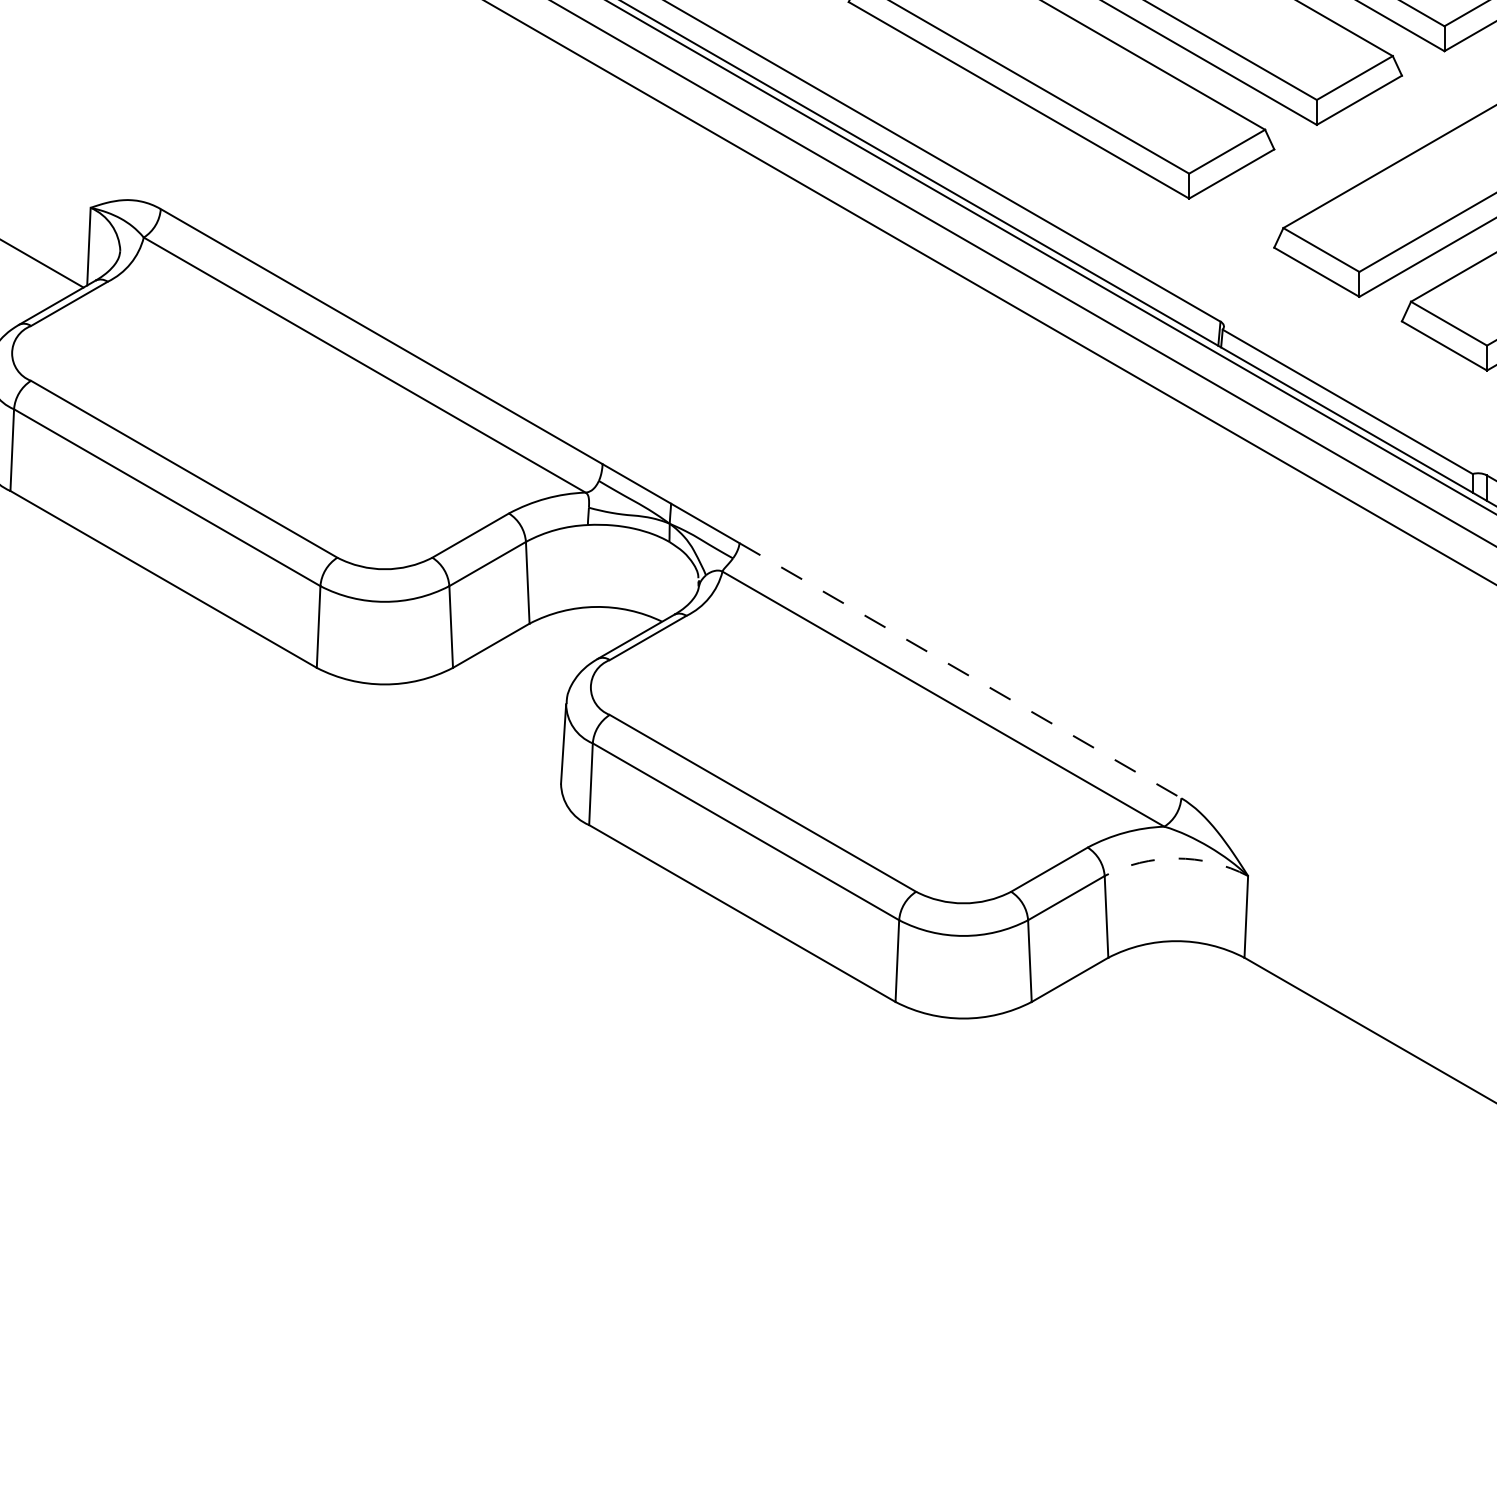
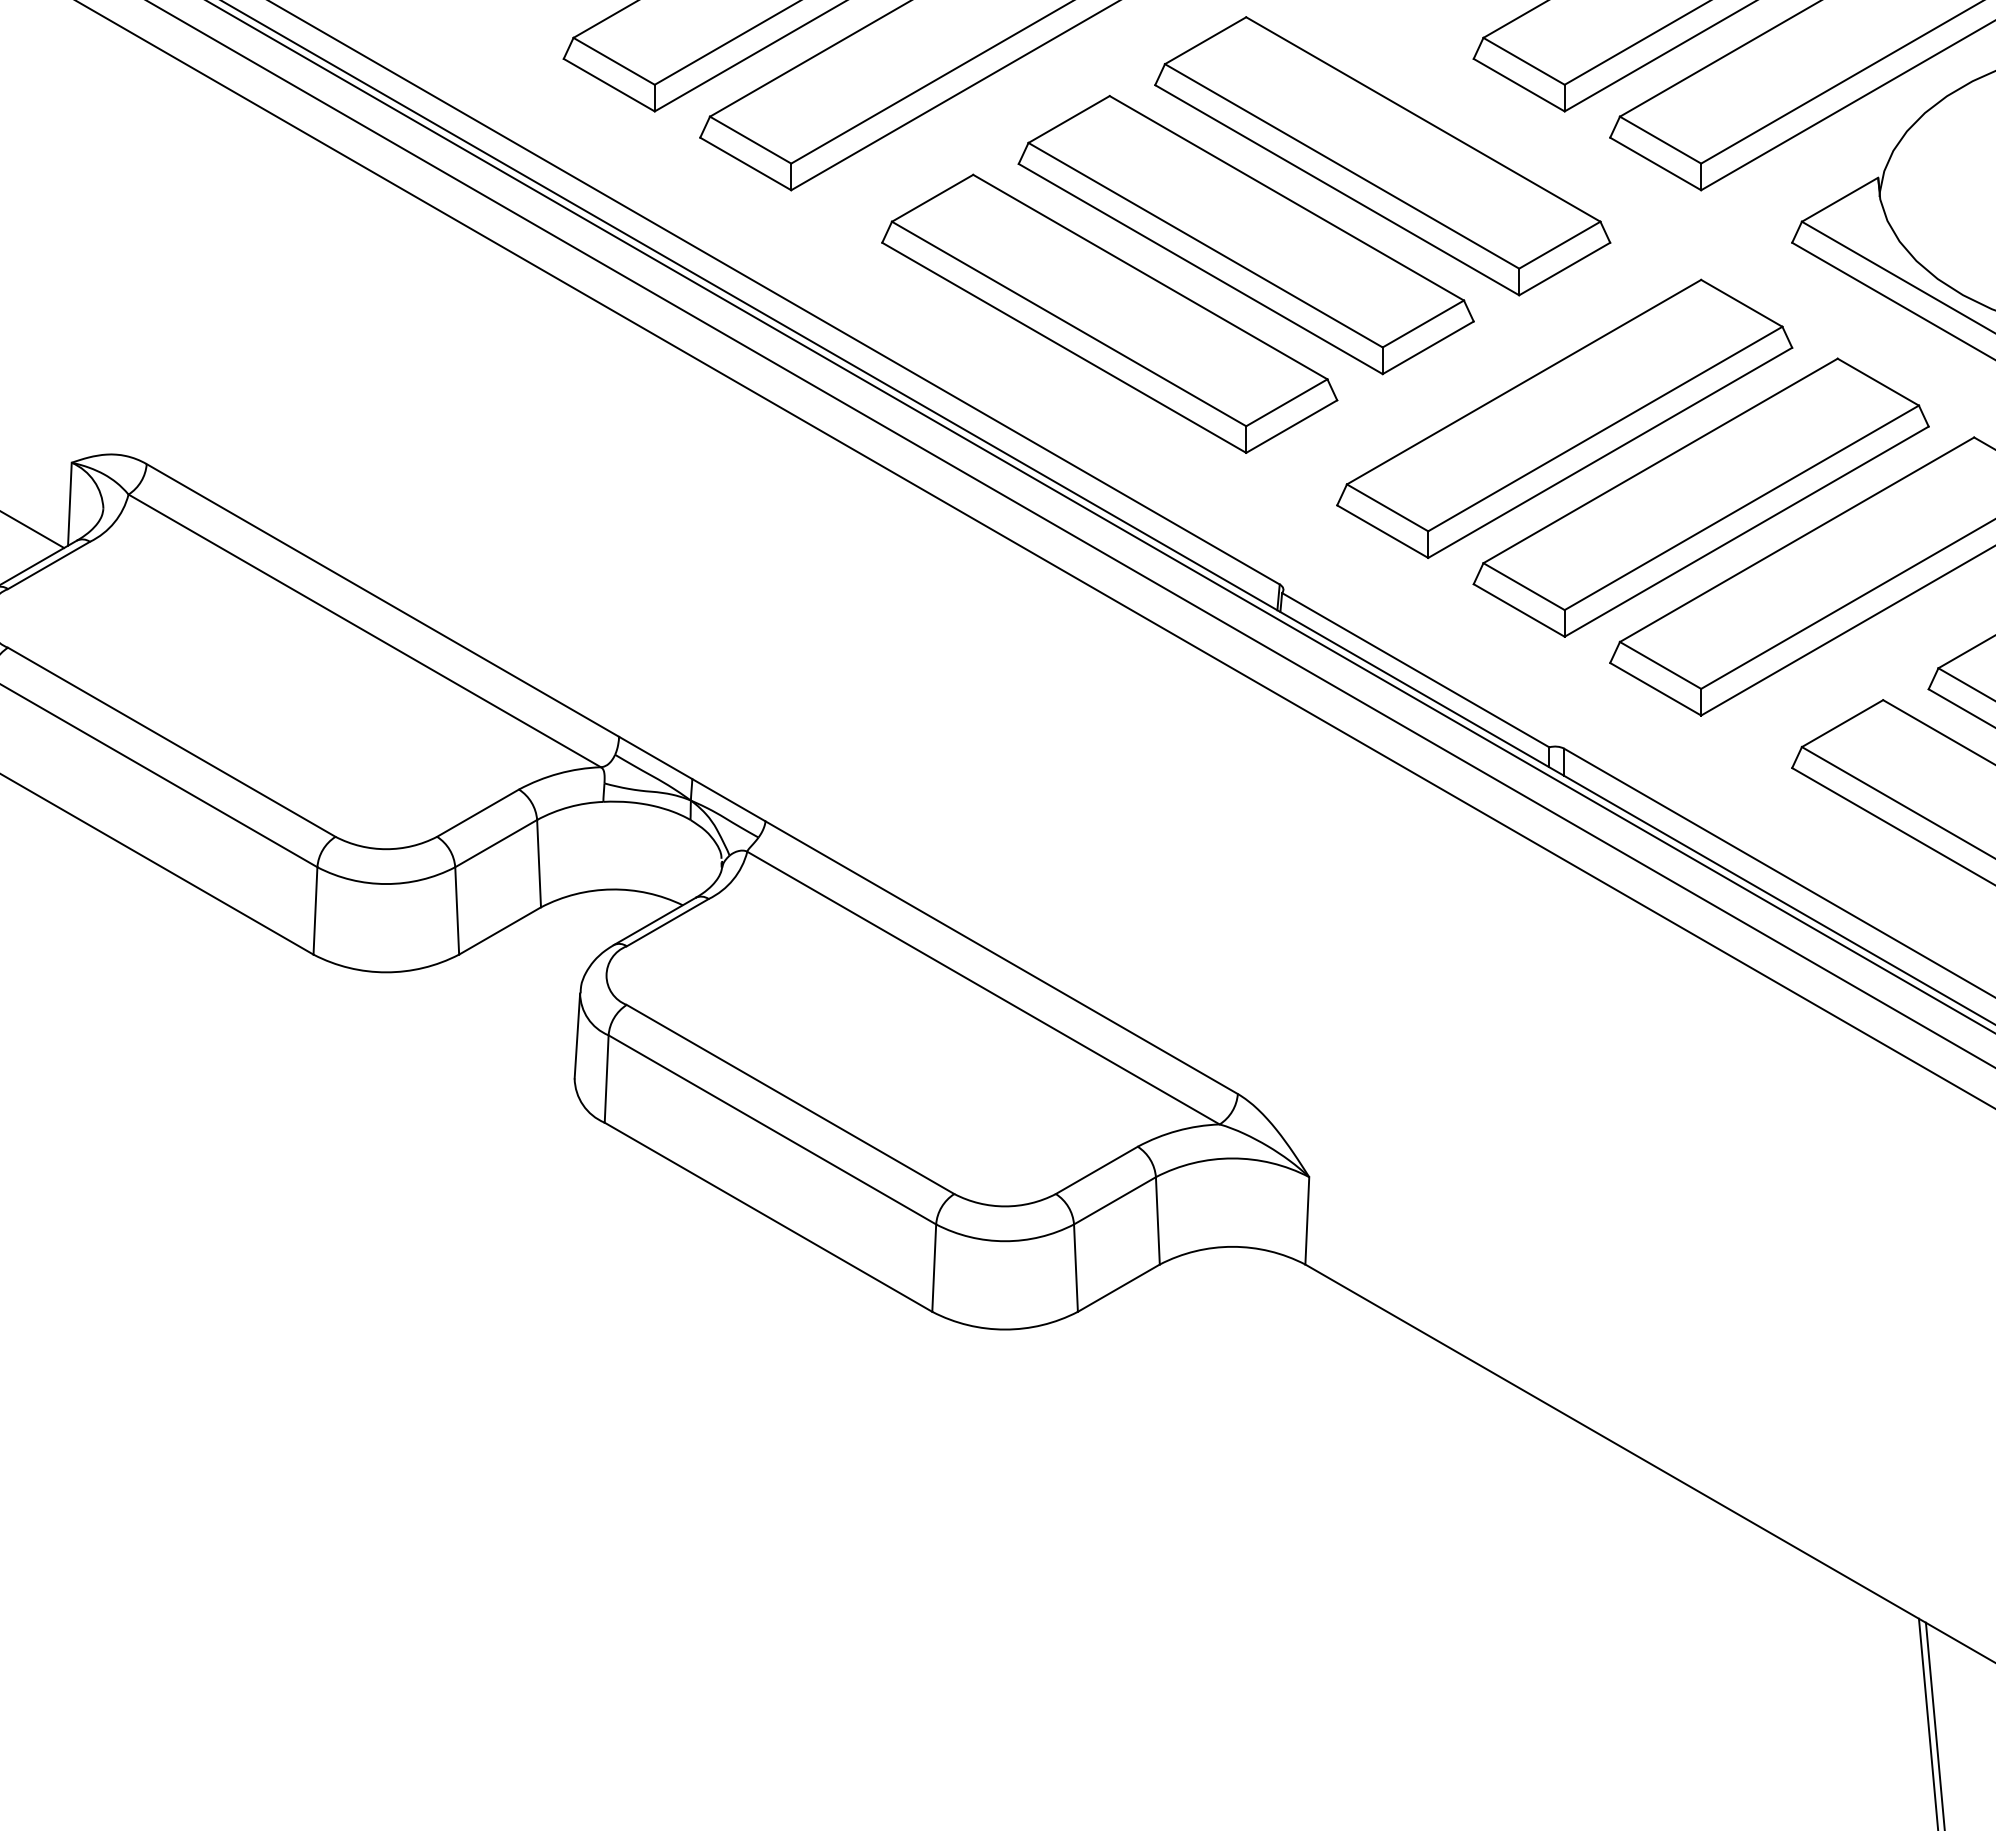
line: (960, 670) -> (1001, 957), dashed -> solid
arc: (1176, 858) -> (1232, 1158), dashed -> solid

